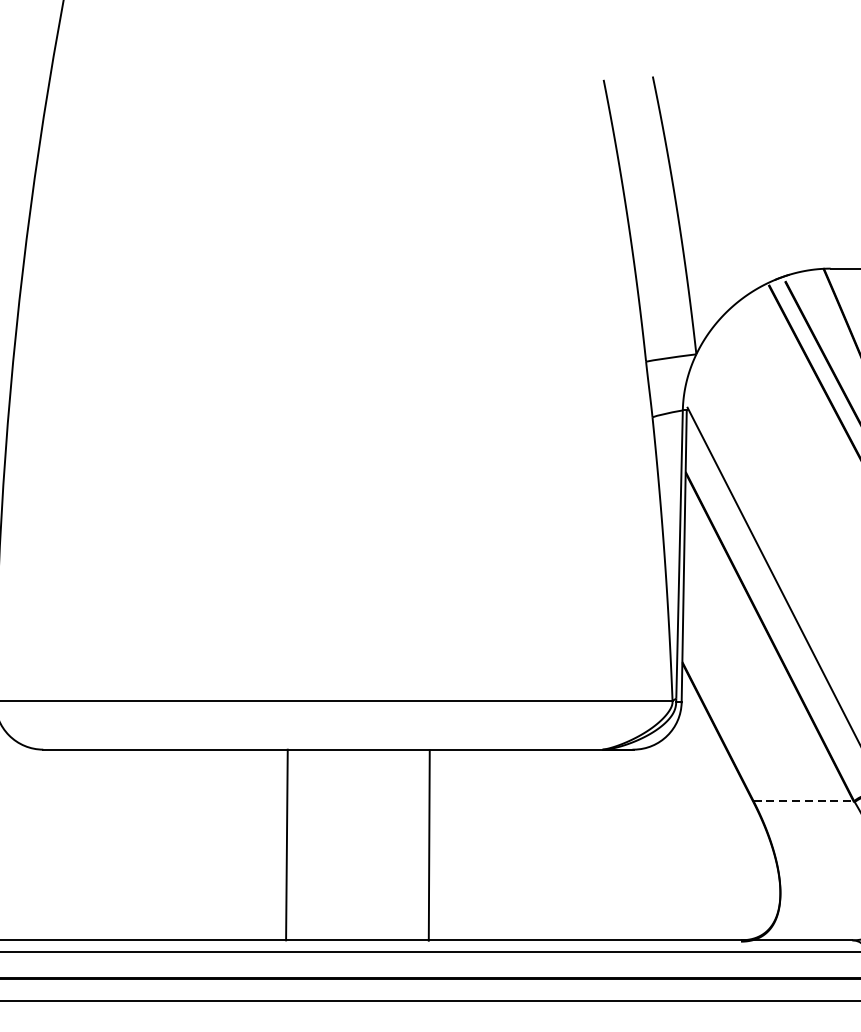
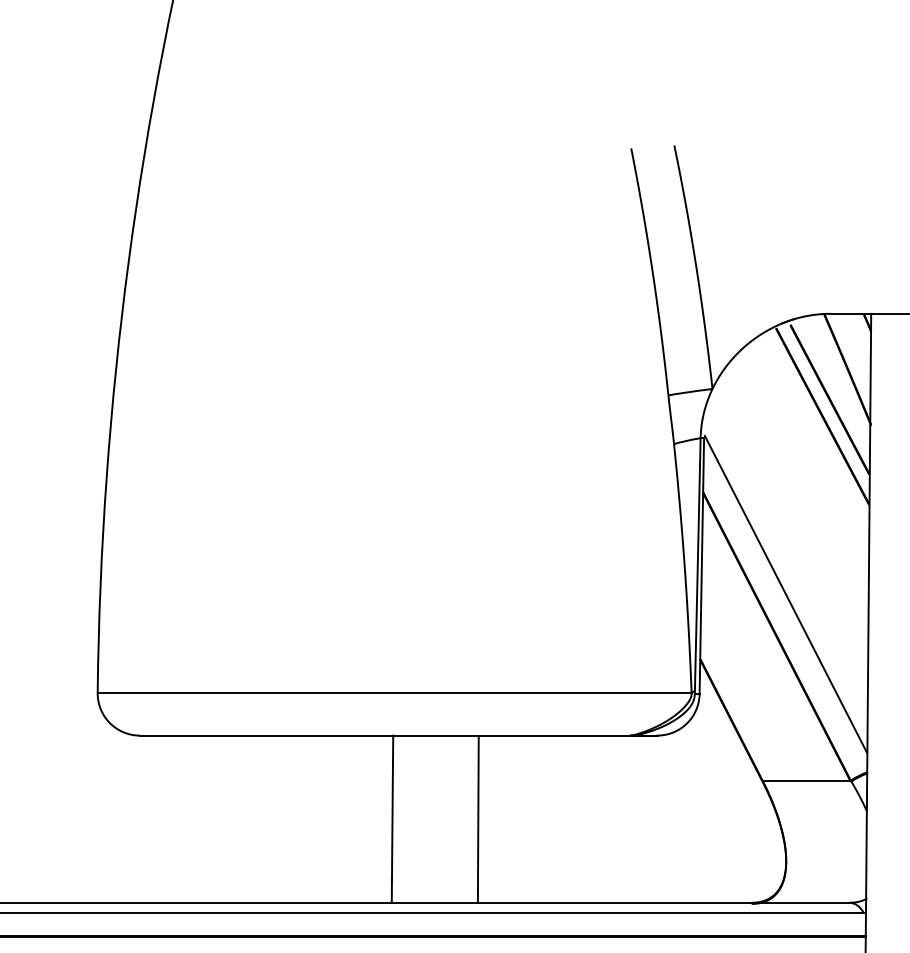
line: (804, 800) -> (807, 780), dashed -> solid
line: (286, 844) -> (392, 818), moved

